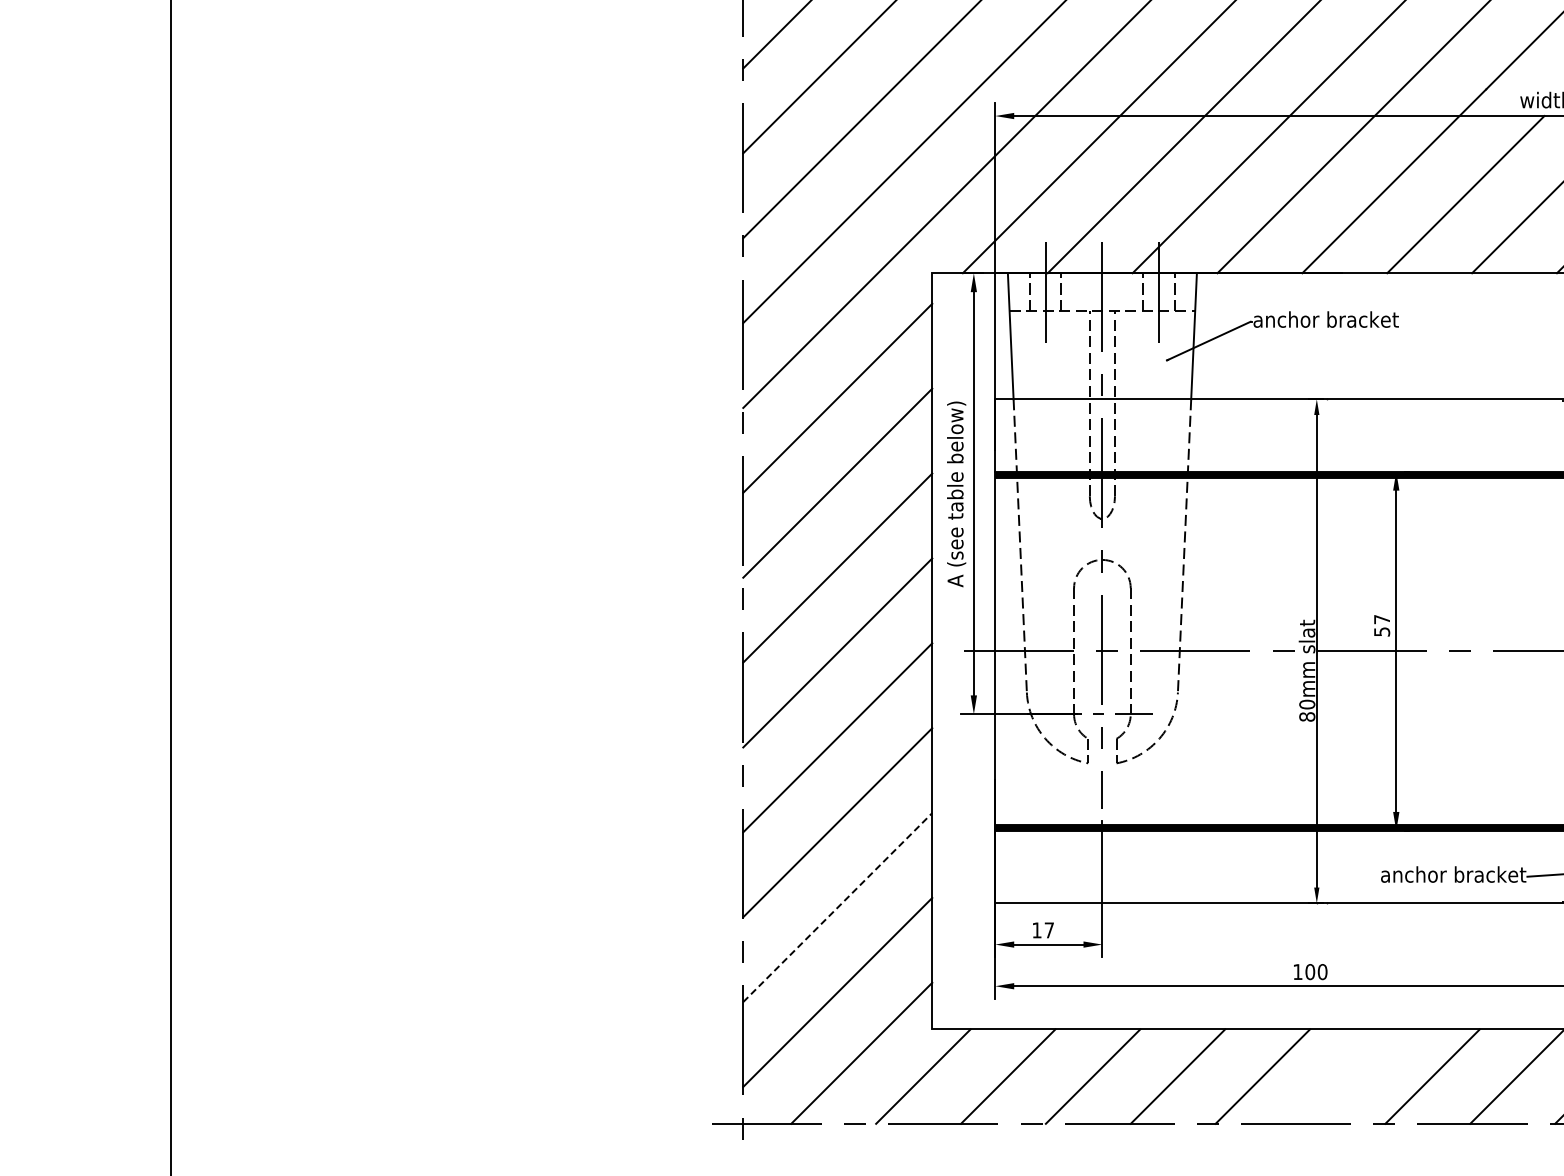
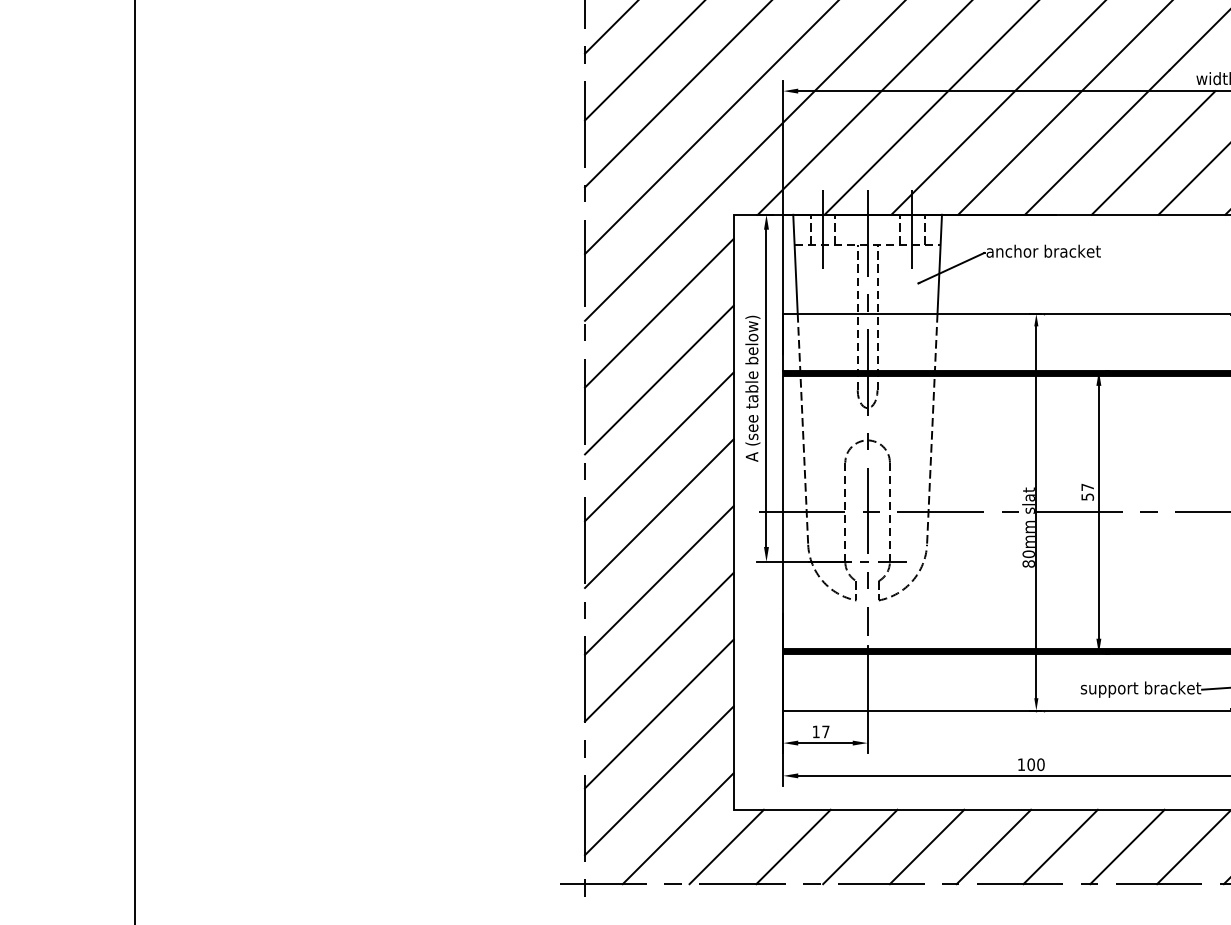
text: (1409, 876) -> (1109, 689), anchor bracket -> support bracket
line: (837, 907) -> (659, 713), dashed -> solid
line: (1347, 1076) -> (1060, 846), added

